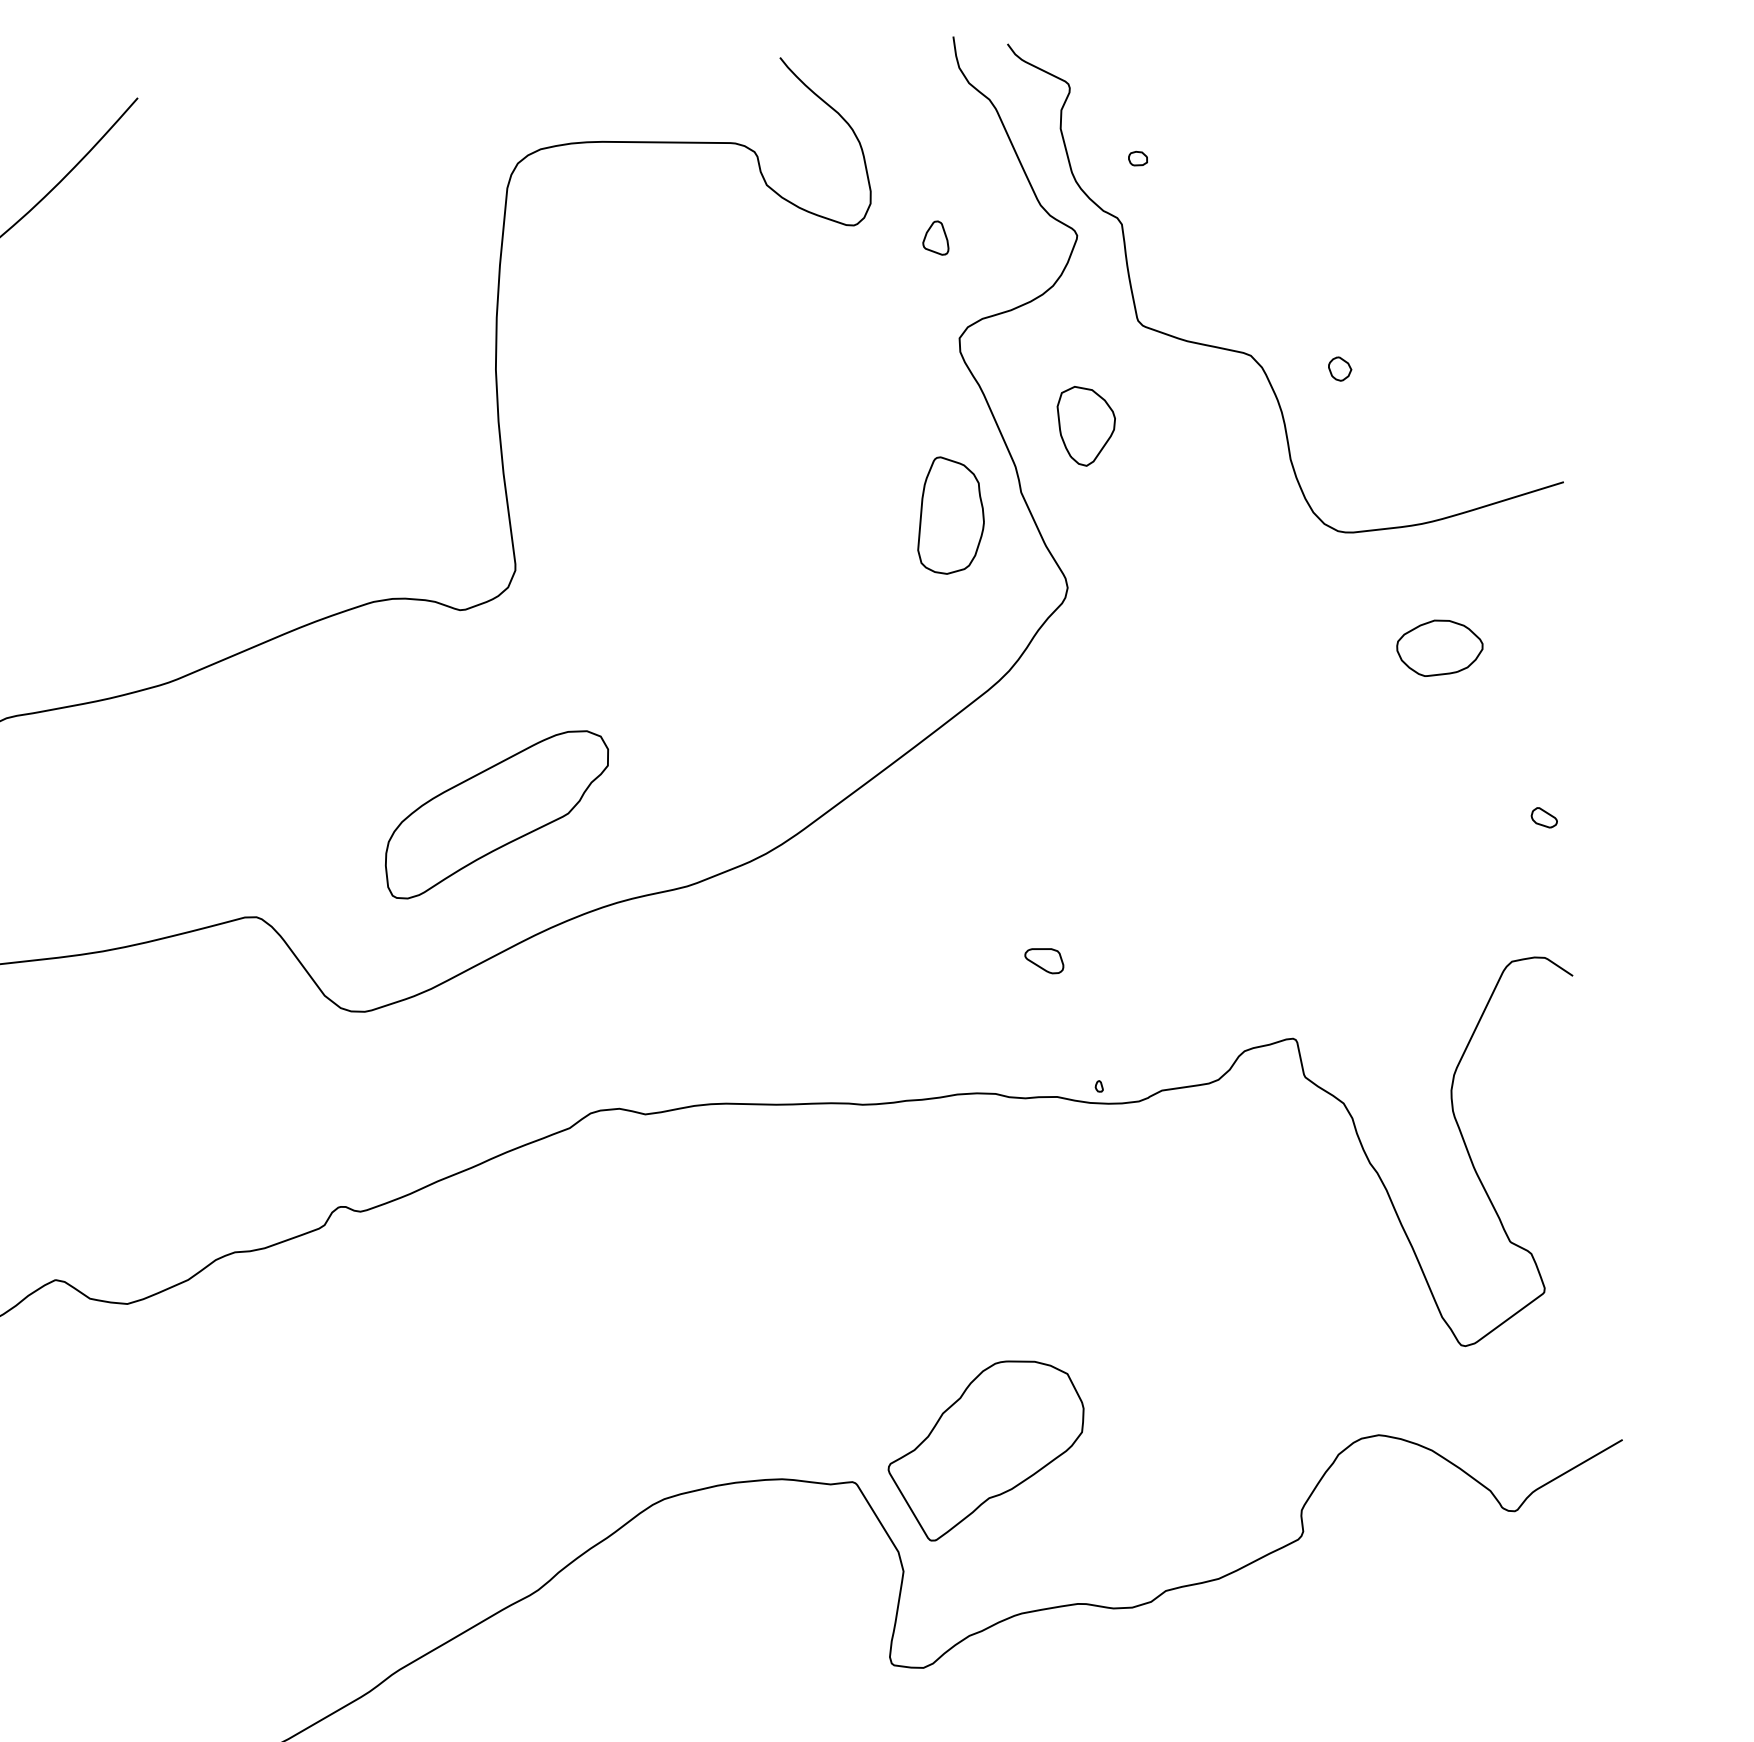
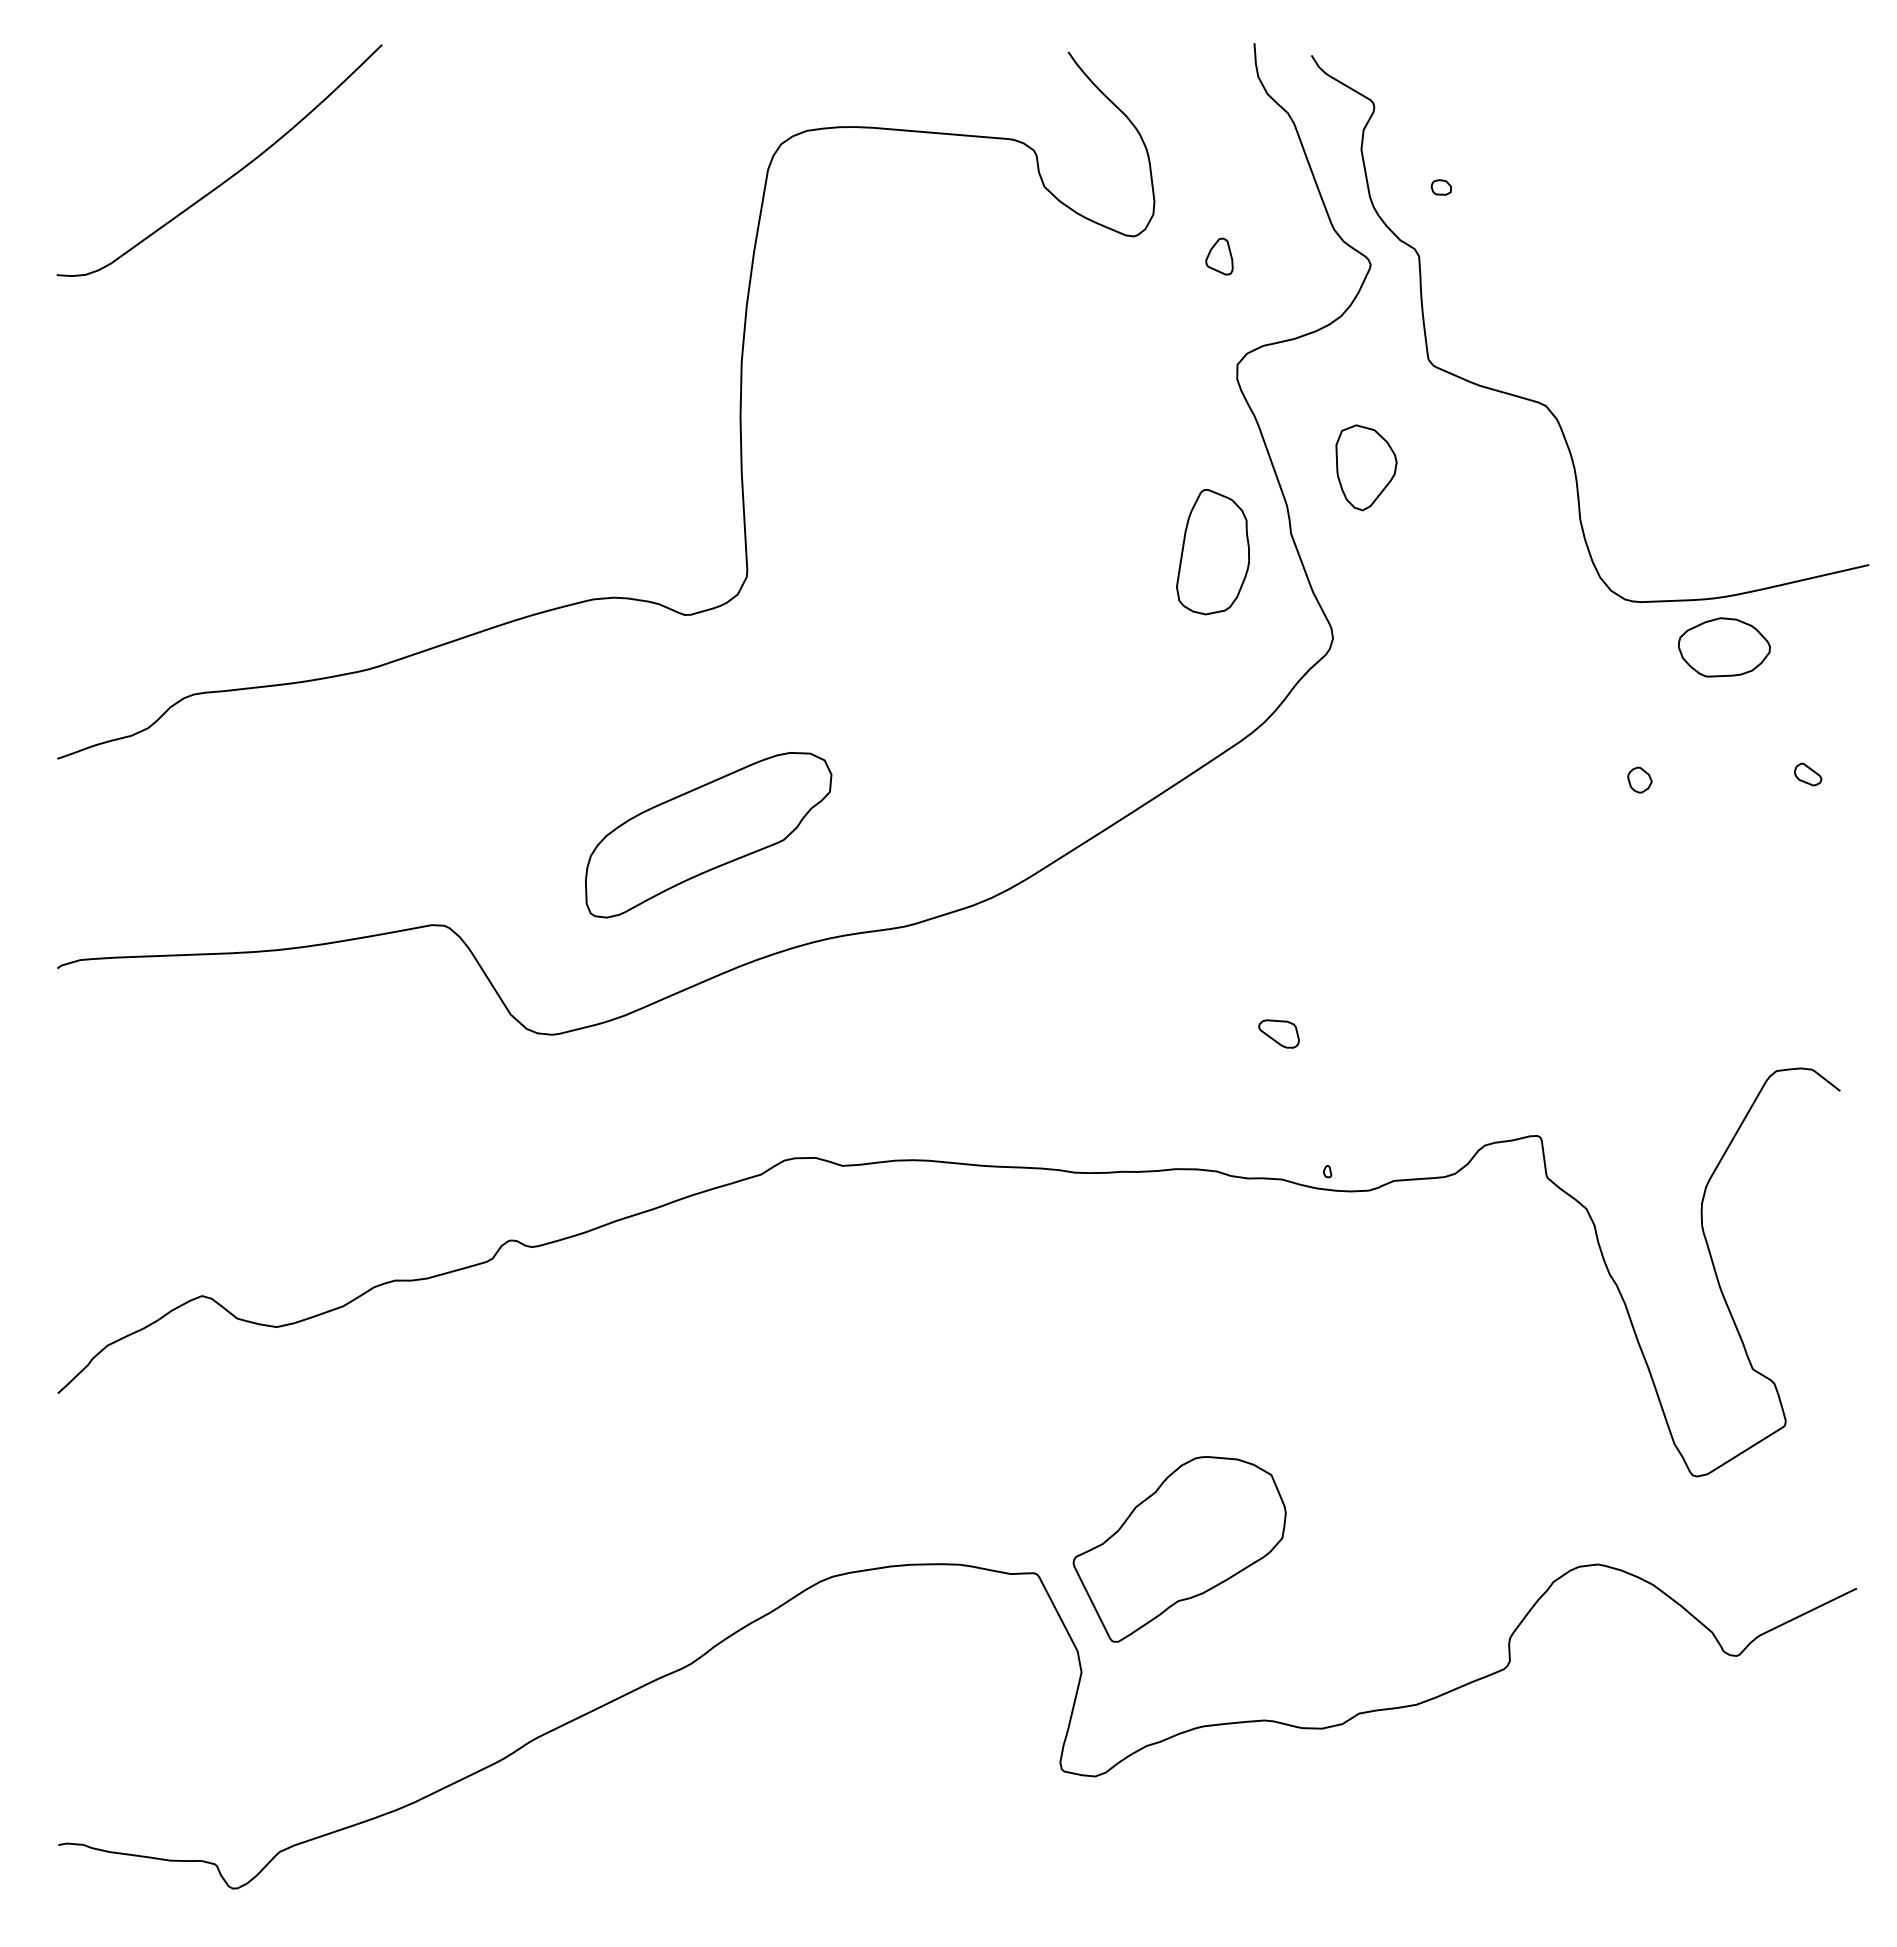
part: (1339, 368) -> (1639, 779), moved
part: (1440, 647) -> (1724, 647), moved
part: (1544, 817) -> (1808, 774), moved

